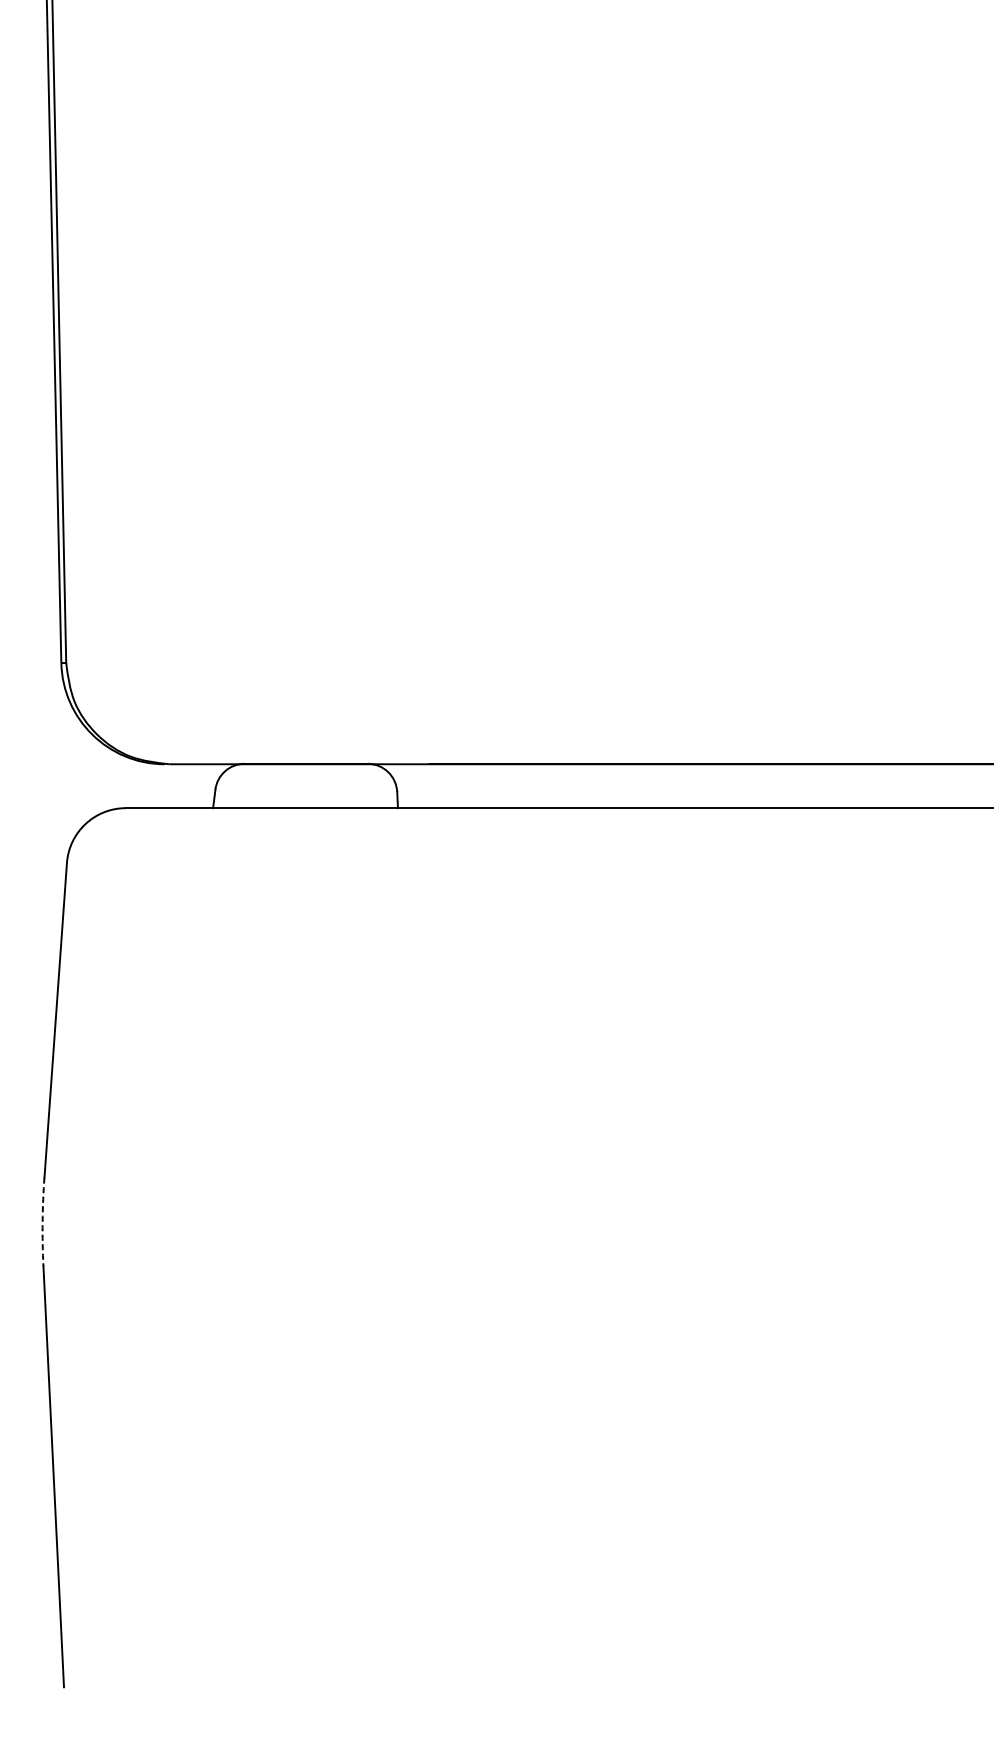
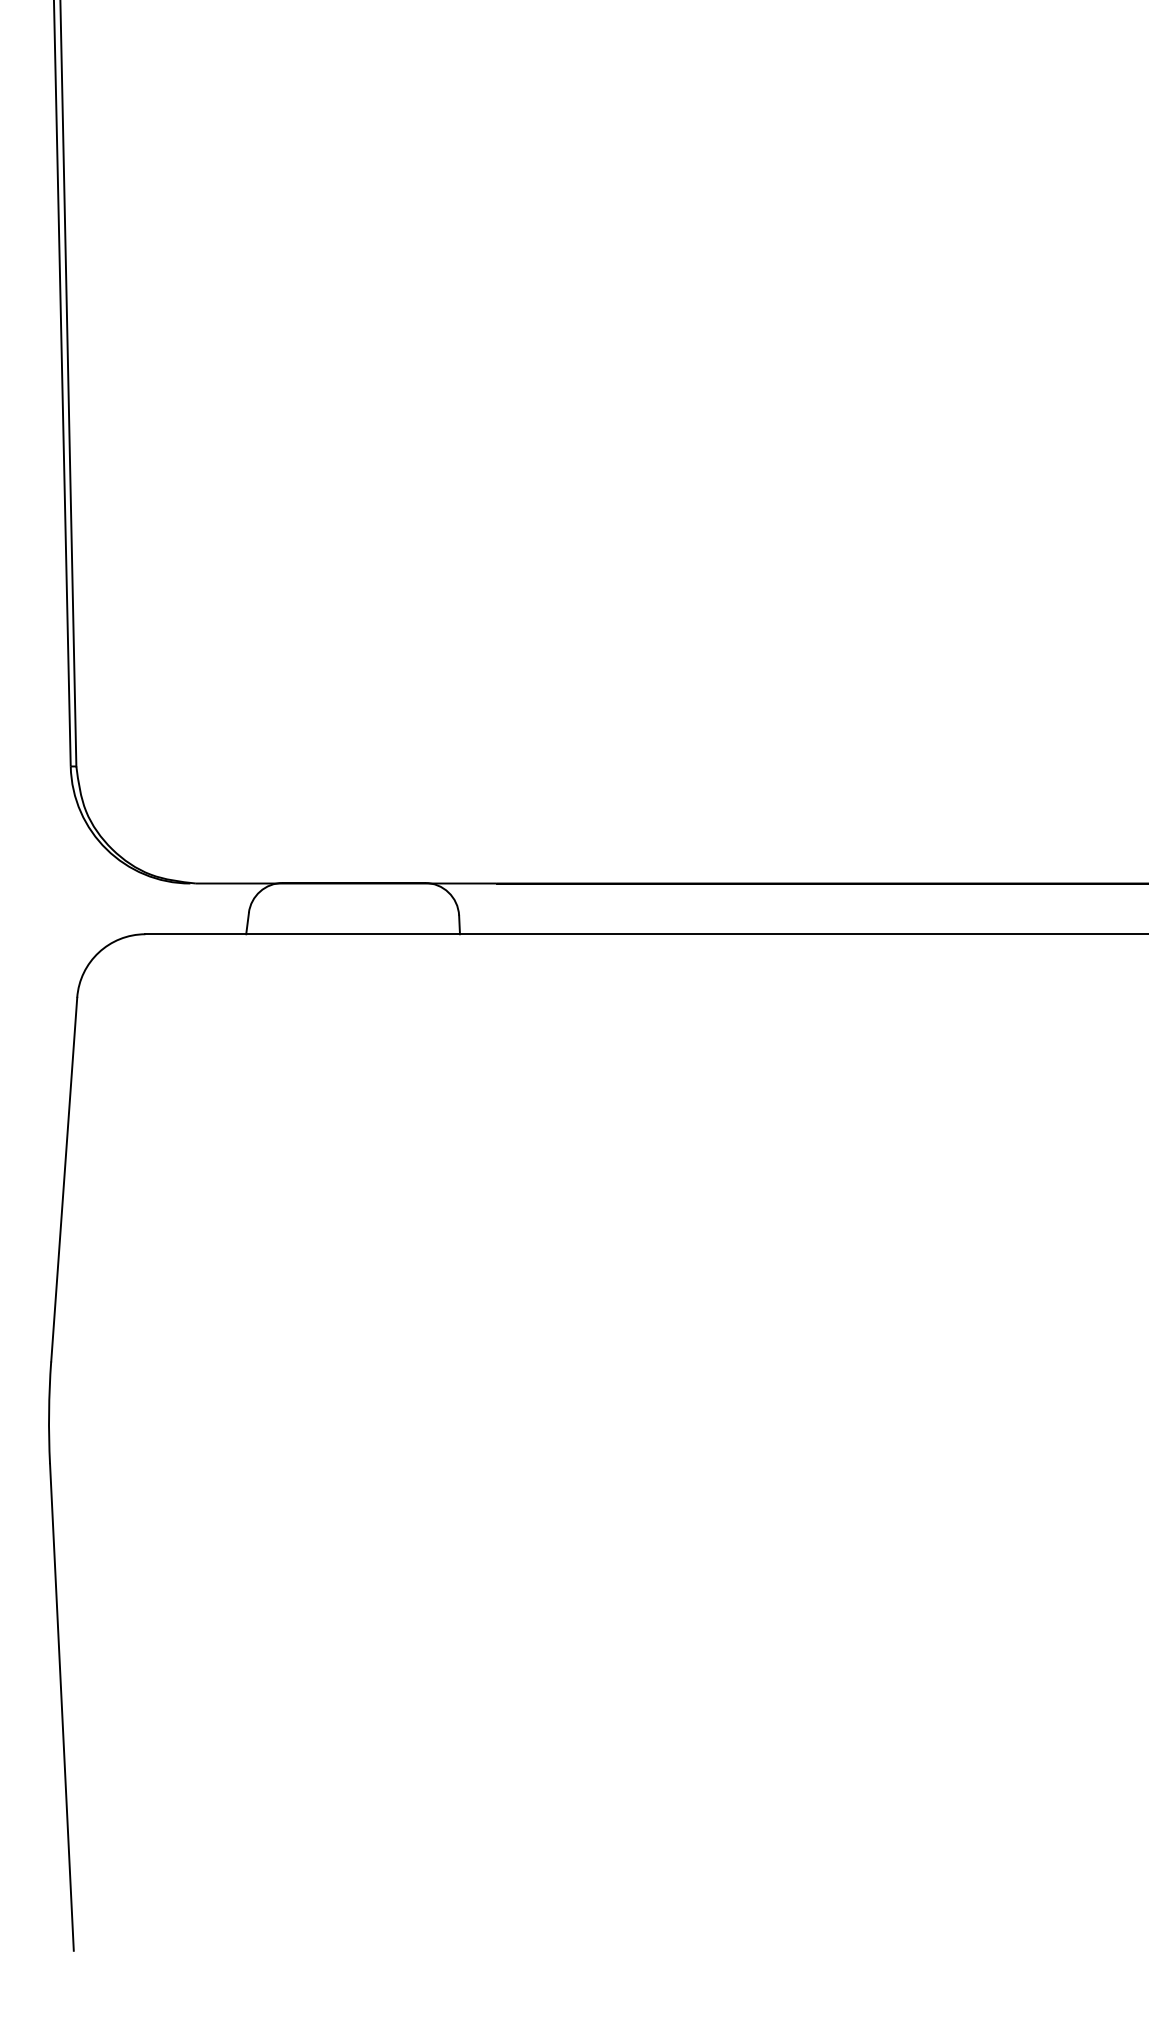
arc: (42, 1221) -> (49, 1412), dashed -> solid

